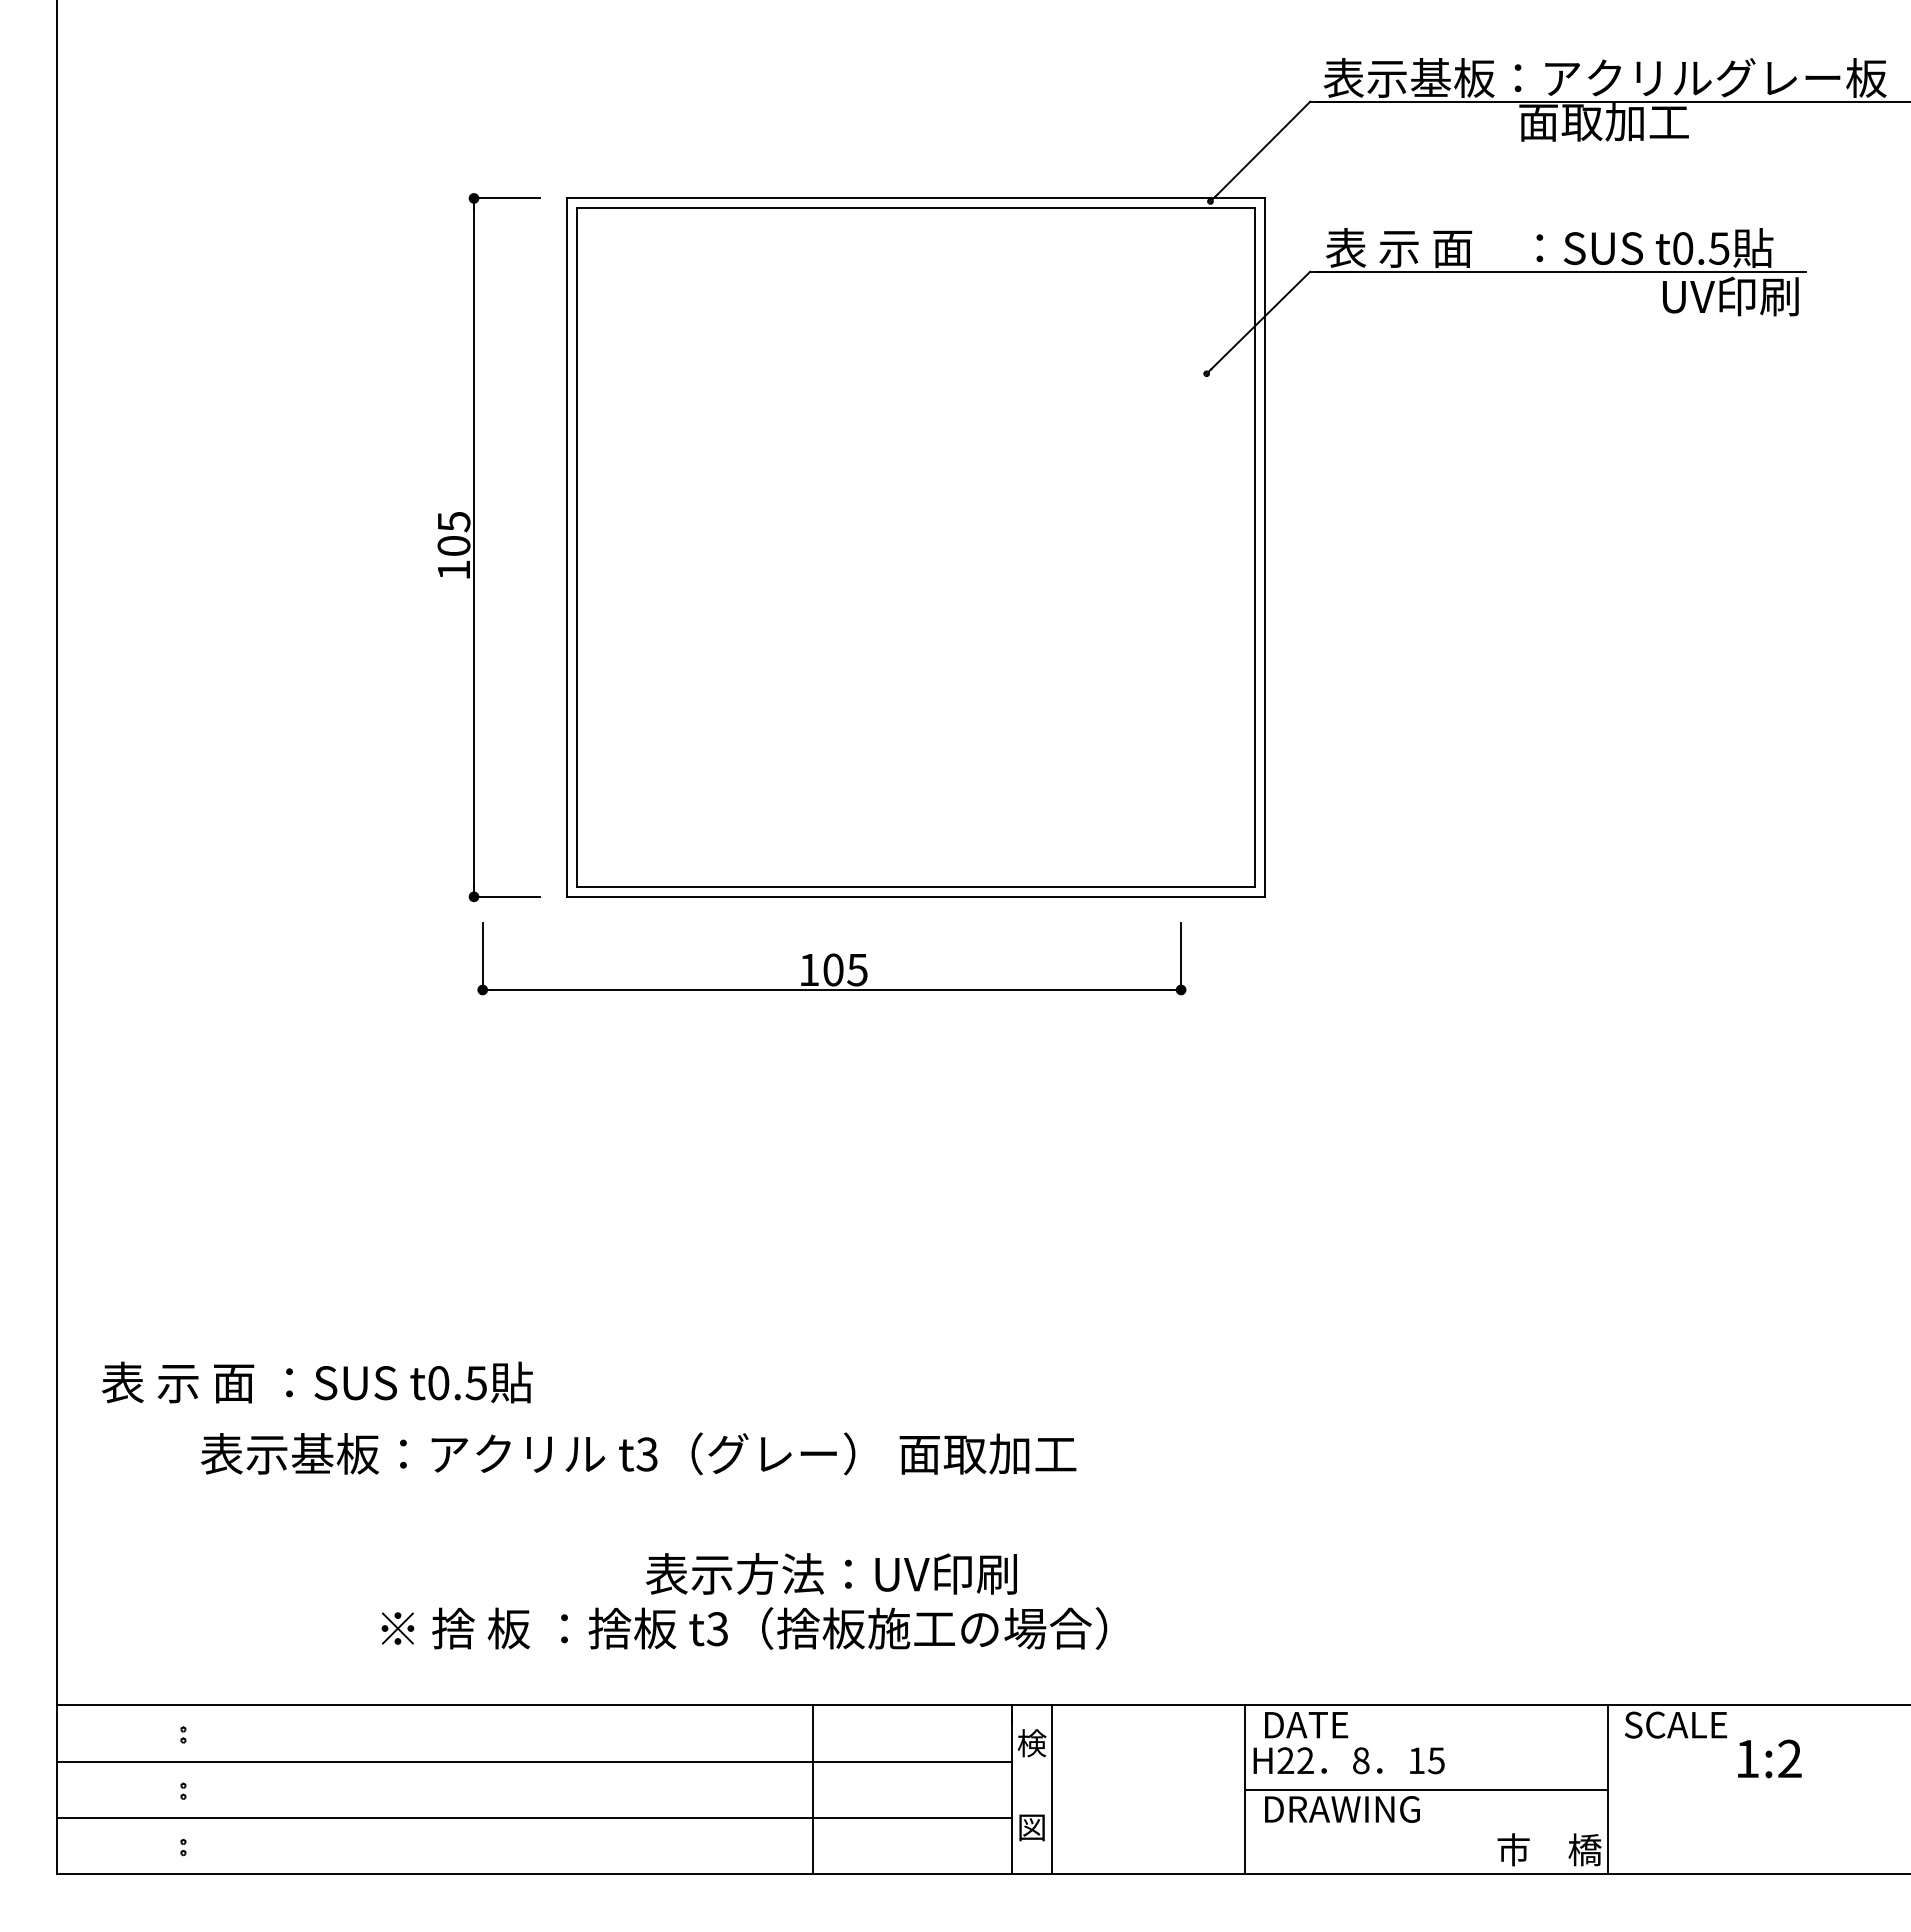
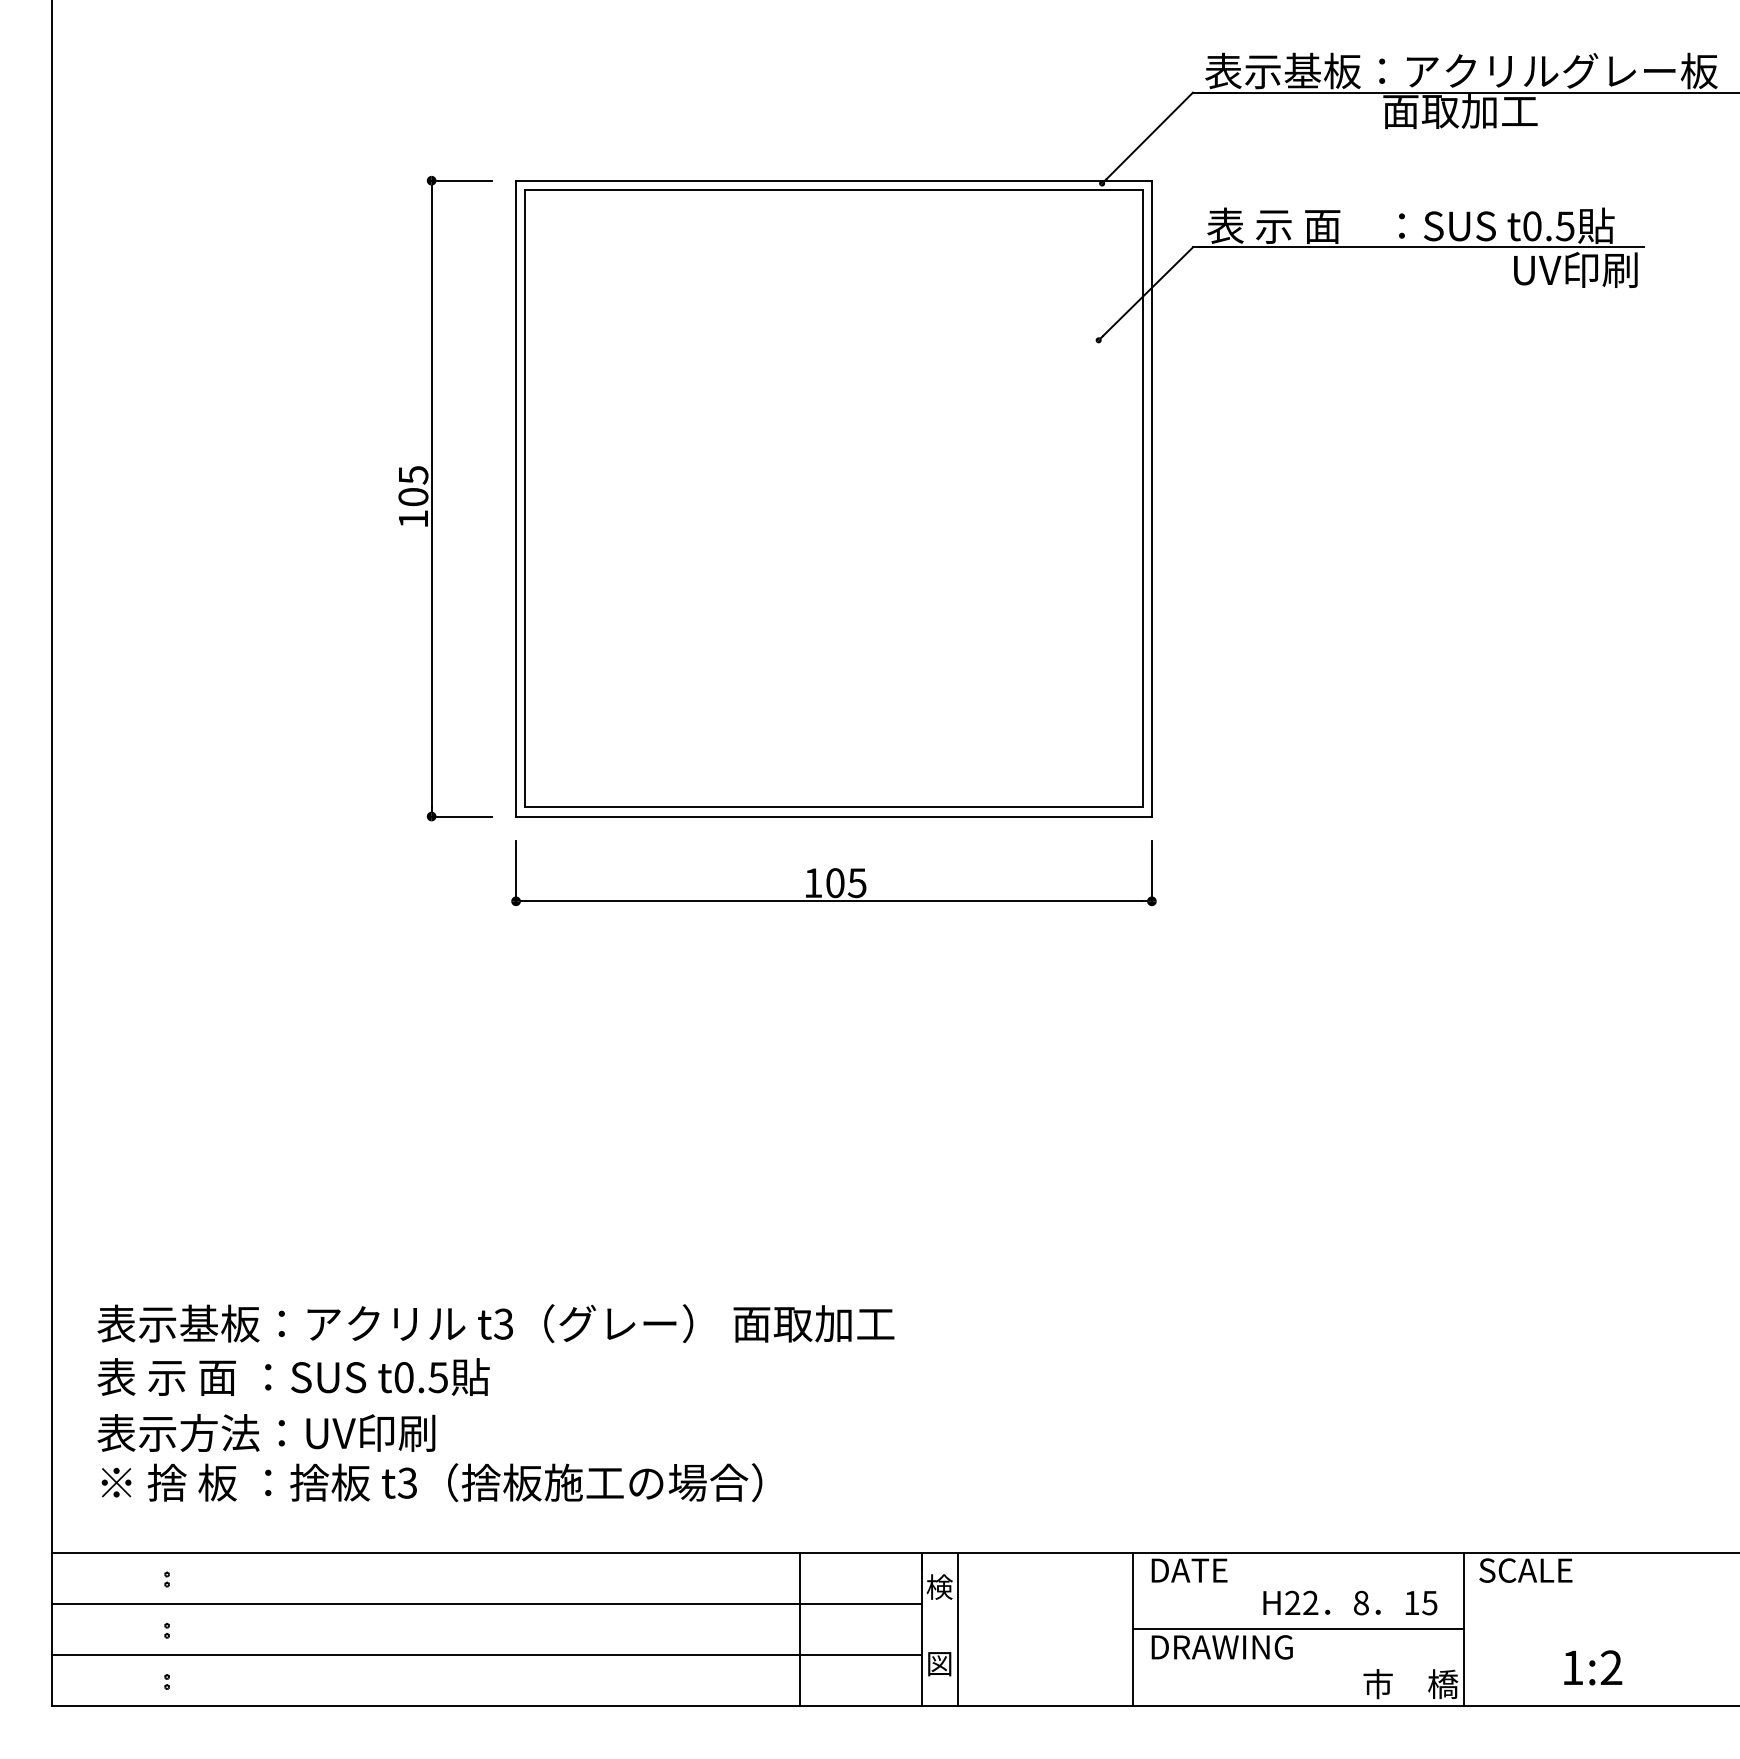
part: (831, 958) -> (833, 872), moved
text: (317, 1382) -> (293, 1377), moved
text: (638, 1453) -> (495, 1323), moved
text: (830, 1573) -> (265, 1432), moved
text: (744, 1628) -> (432, 1482), moved
text: (1769, 1758) -> (1592, 1667), moved
text: (1348, 1760) -> (1349, 1602), moved
line: (813, 1789) -> (800, 1629), moved

